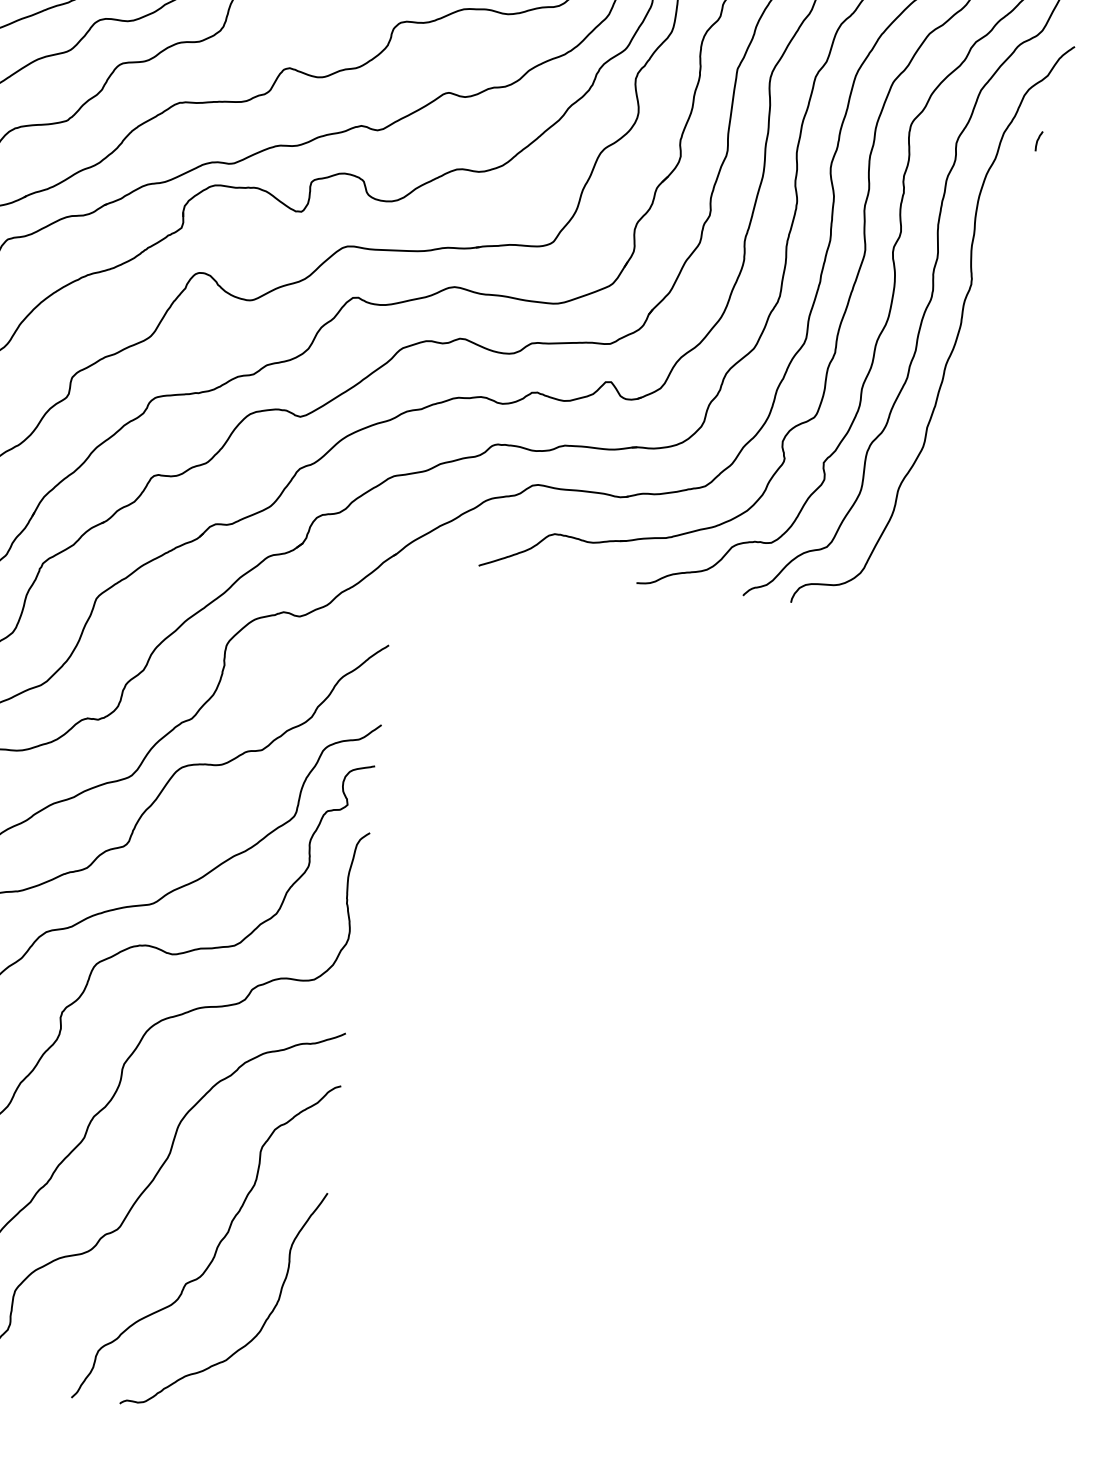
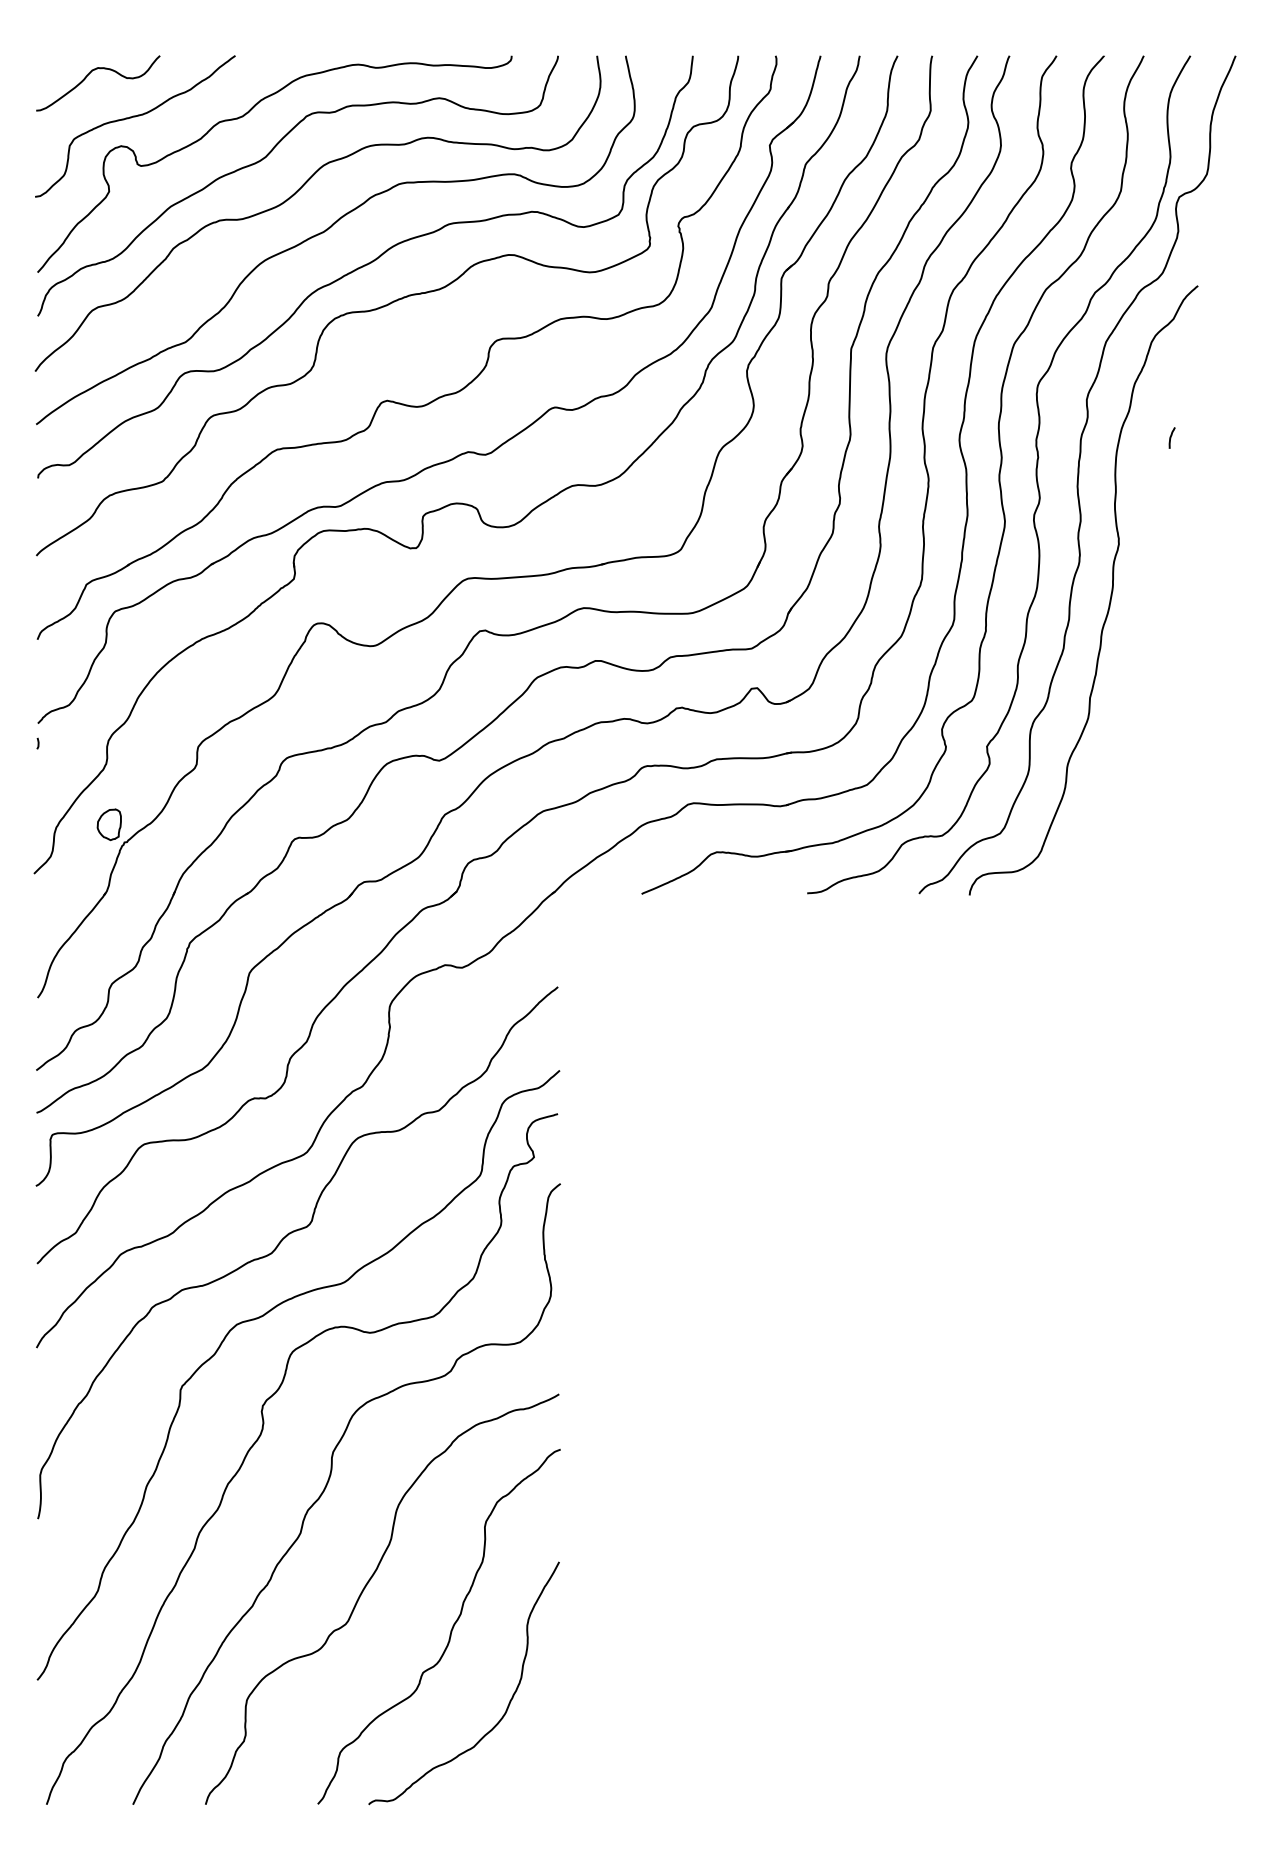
curve: (1038, 140) -> (1171, 437), moved

